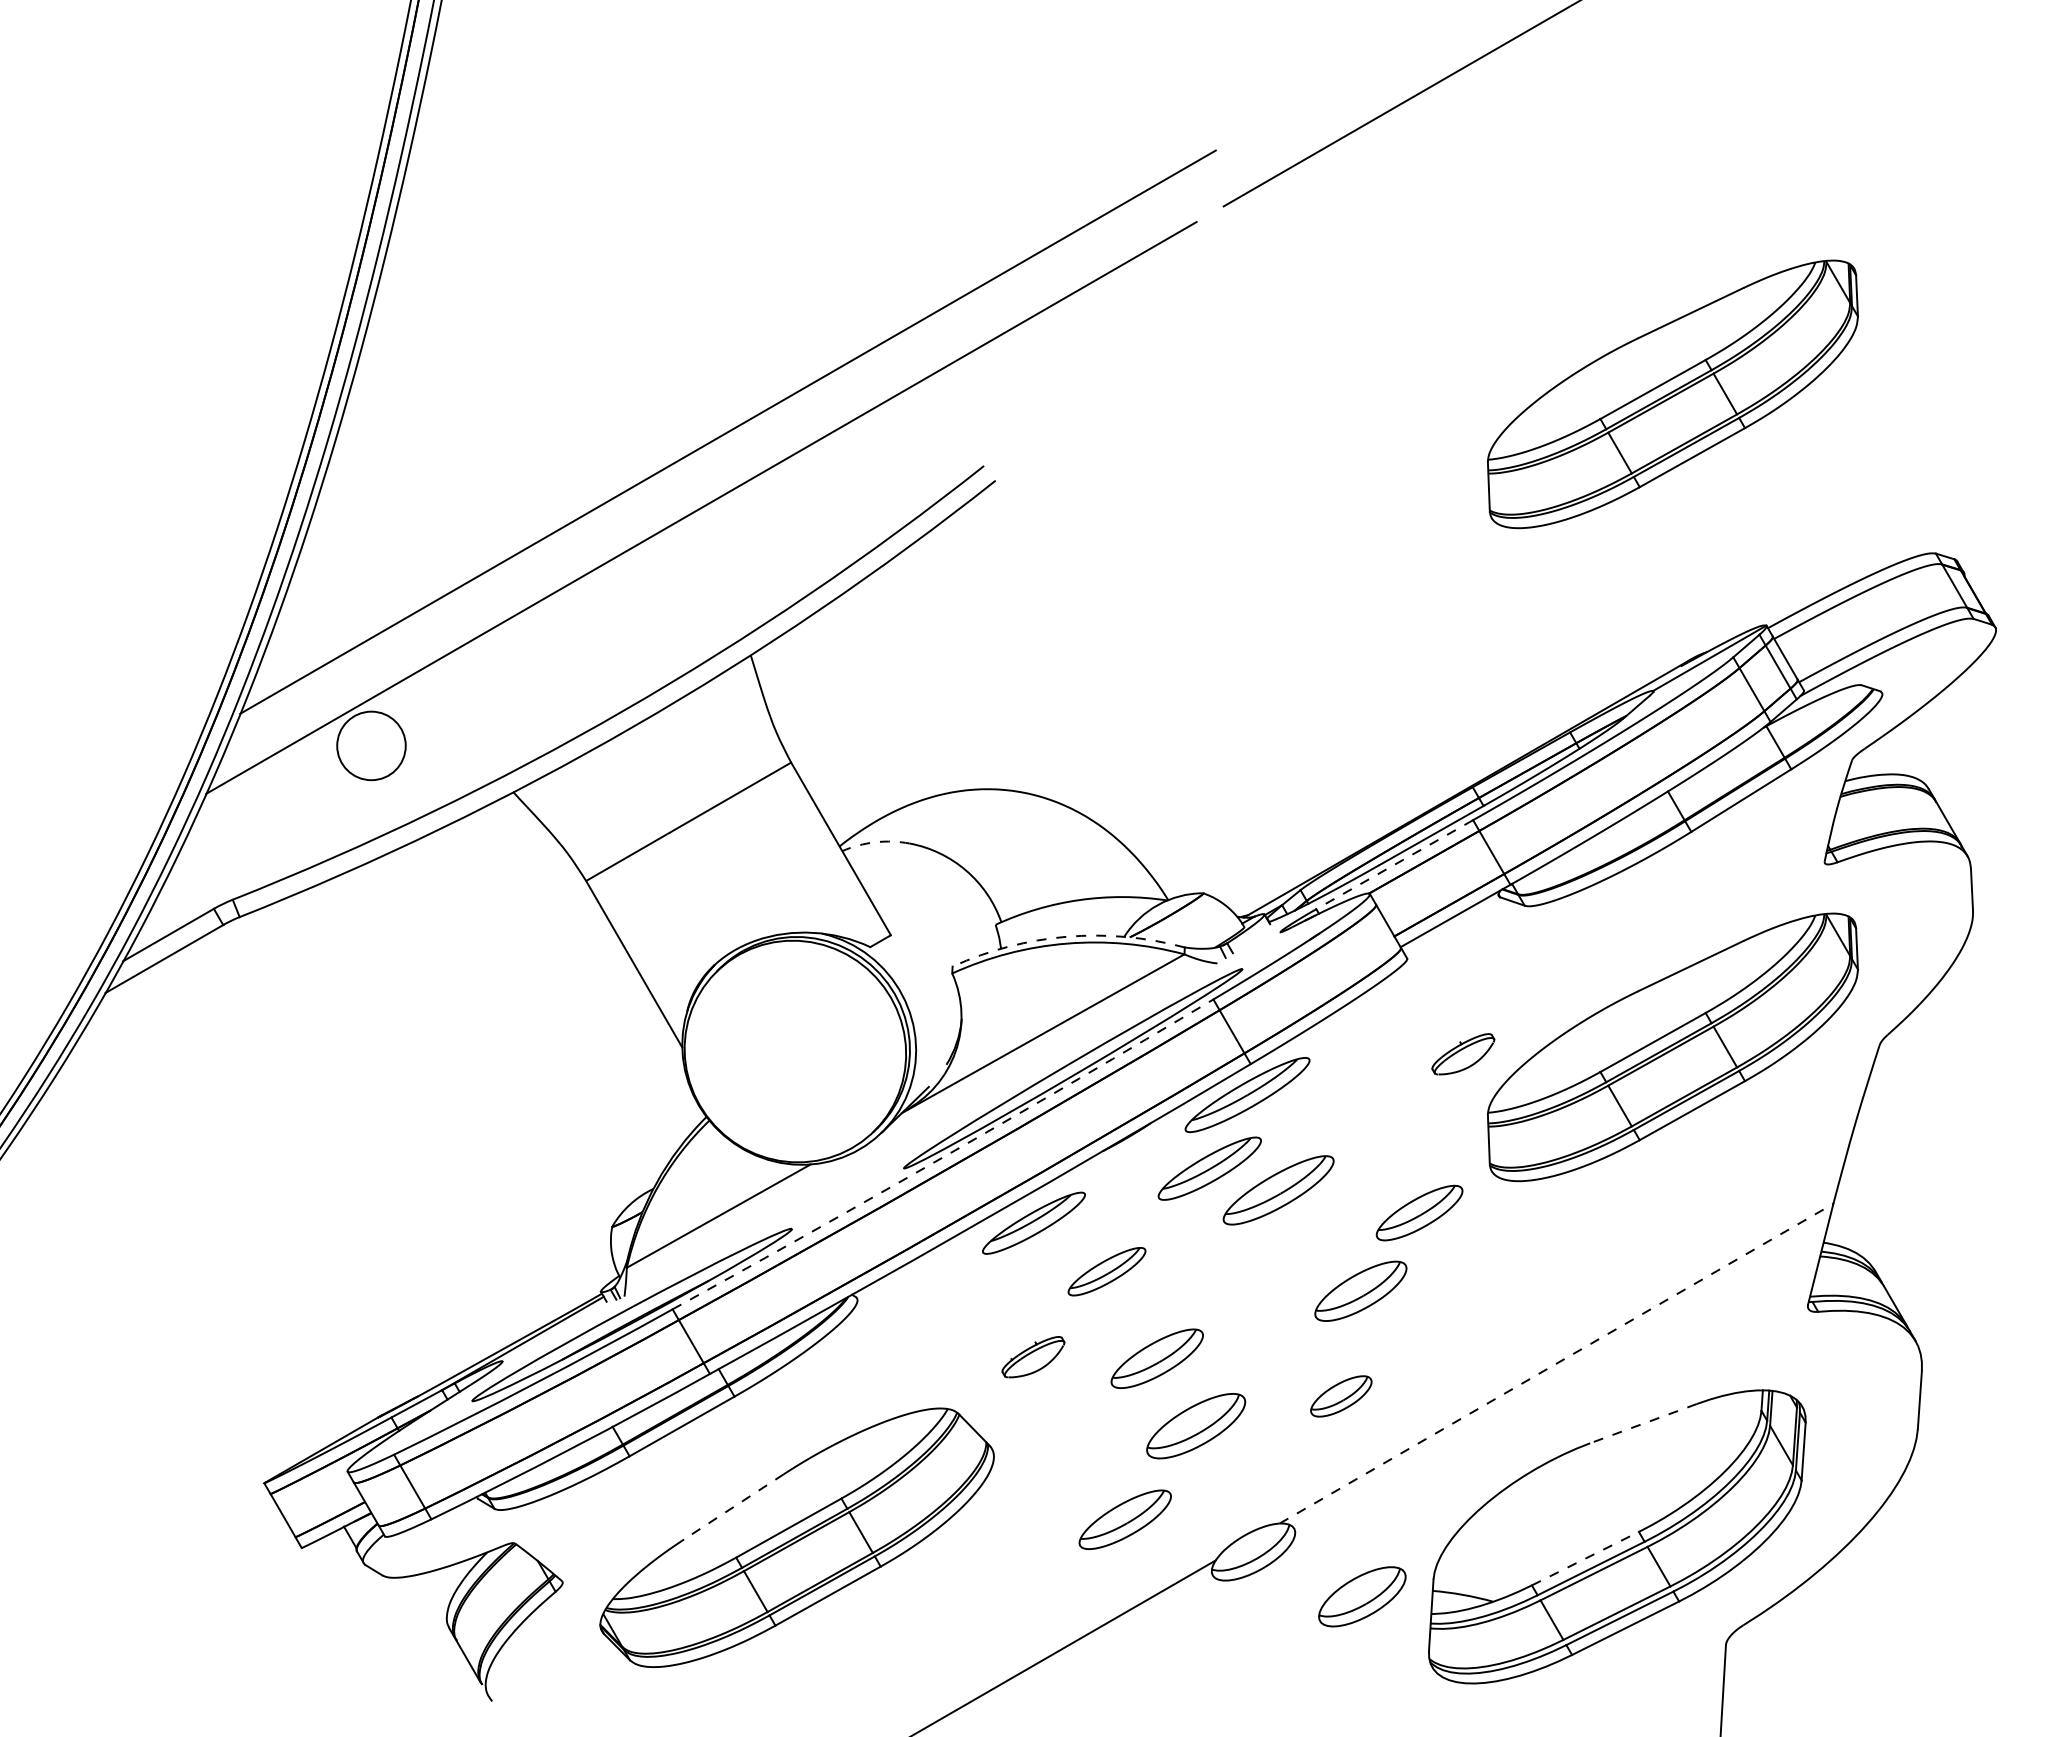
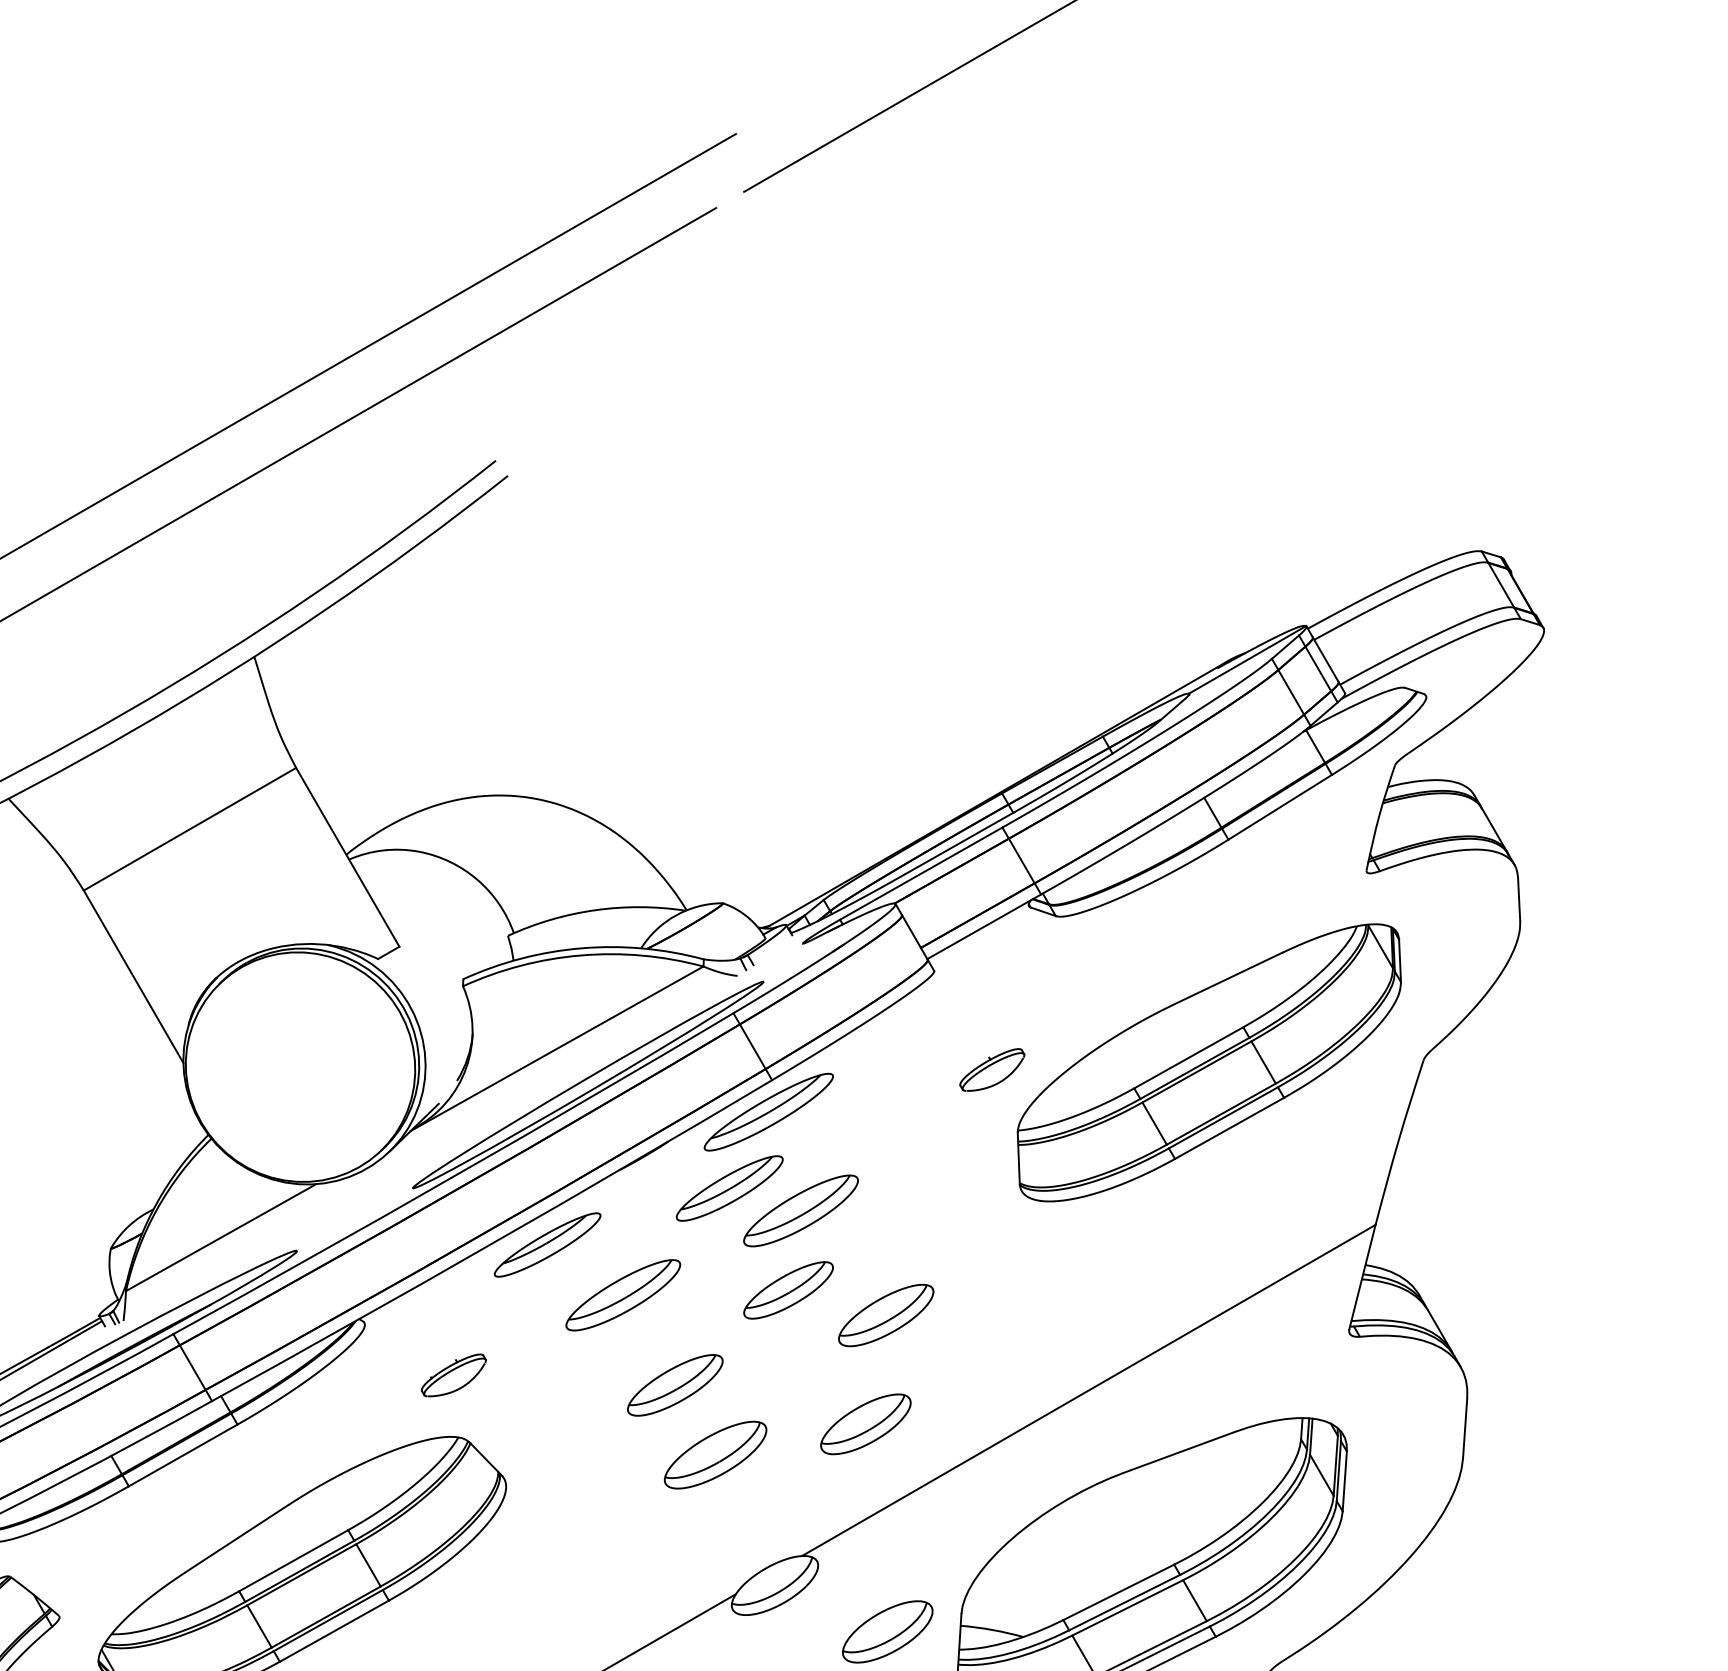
part: (1672, 394) -> (1208, 386), removed
arc: (875, 842) -> (383, 850), dashed -> solid
line: (1394, 864) -> (921, 873), dashed -> solid
arc: (1067, 936) -> (582, 948), dashed -> solid
arc: (944, 1156) -> (454, 1175), dashed -> solid
part: (1419, 1212) -> (788, 1289), moved
part: (1106, 1271) -> (622, 1294), size x1.43
part: (1033, 1357) -> (453, 1375), moved
line: (1556, 1363) -> (1088, 1390), dashed -> solid
part: (1341, 1396) -> (866, 1424), size x1.43
line: (1643, 1423) -> (1178, 1452), dashed -> solid
line: (733, 1506) -> (236, 1538), dashed -> solid
part: (1124, 1519) -> (641, 1551), removed
line: (1585, 1558) -> (1118, 1592), dashed -> solid

